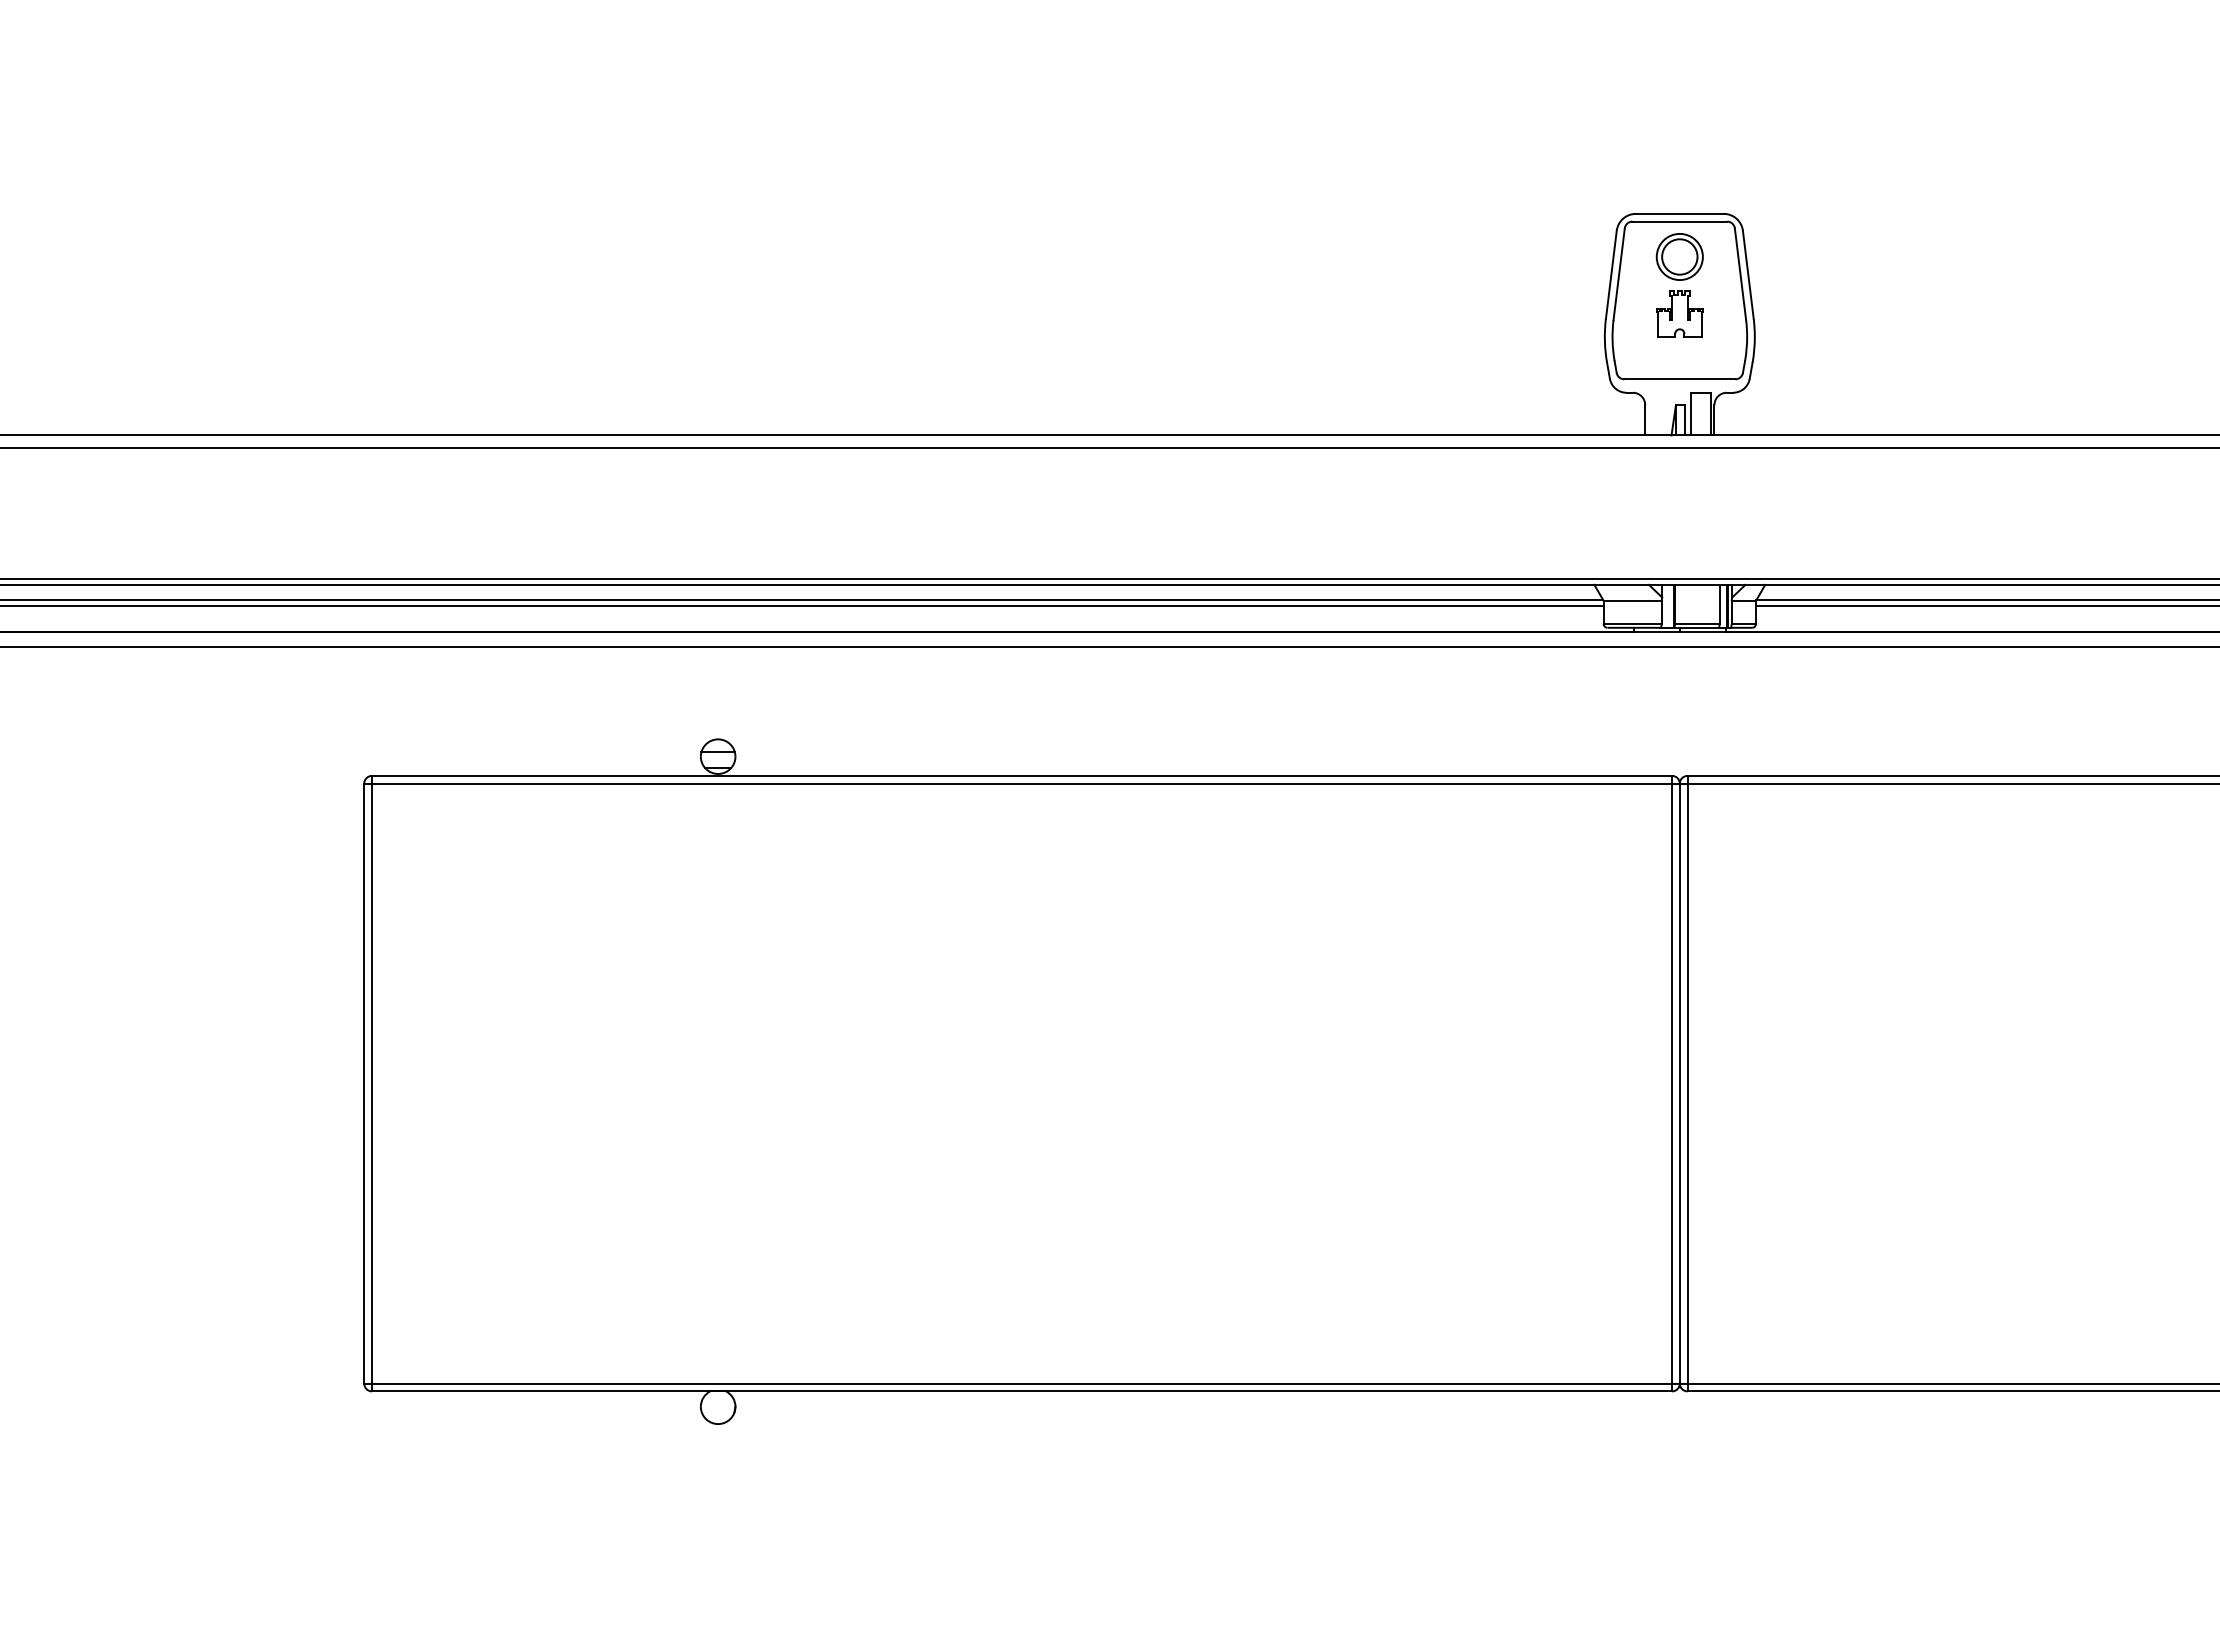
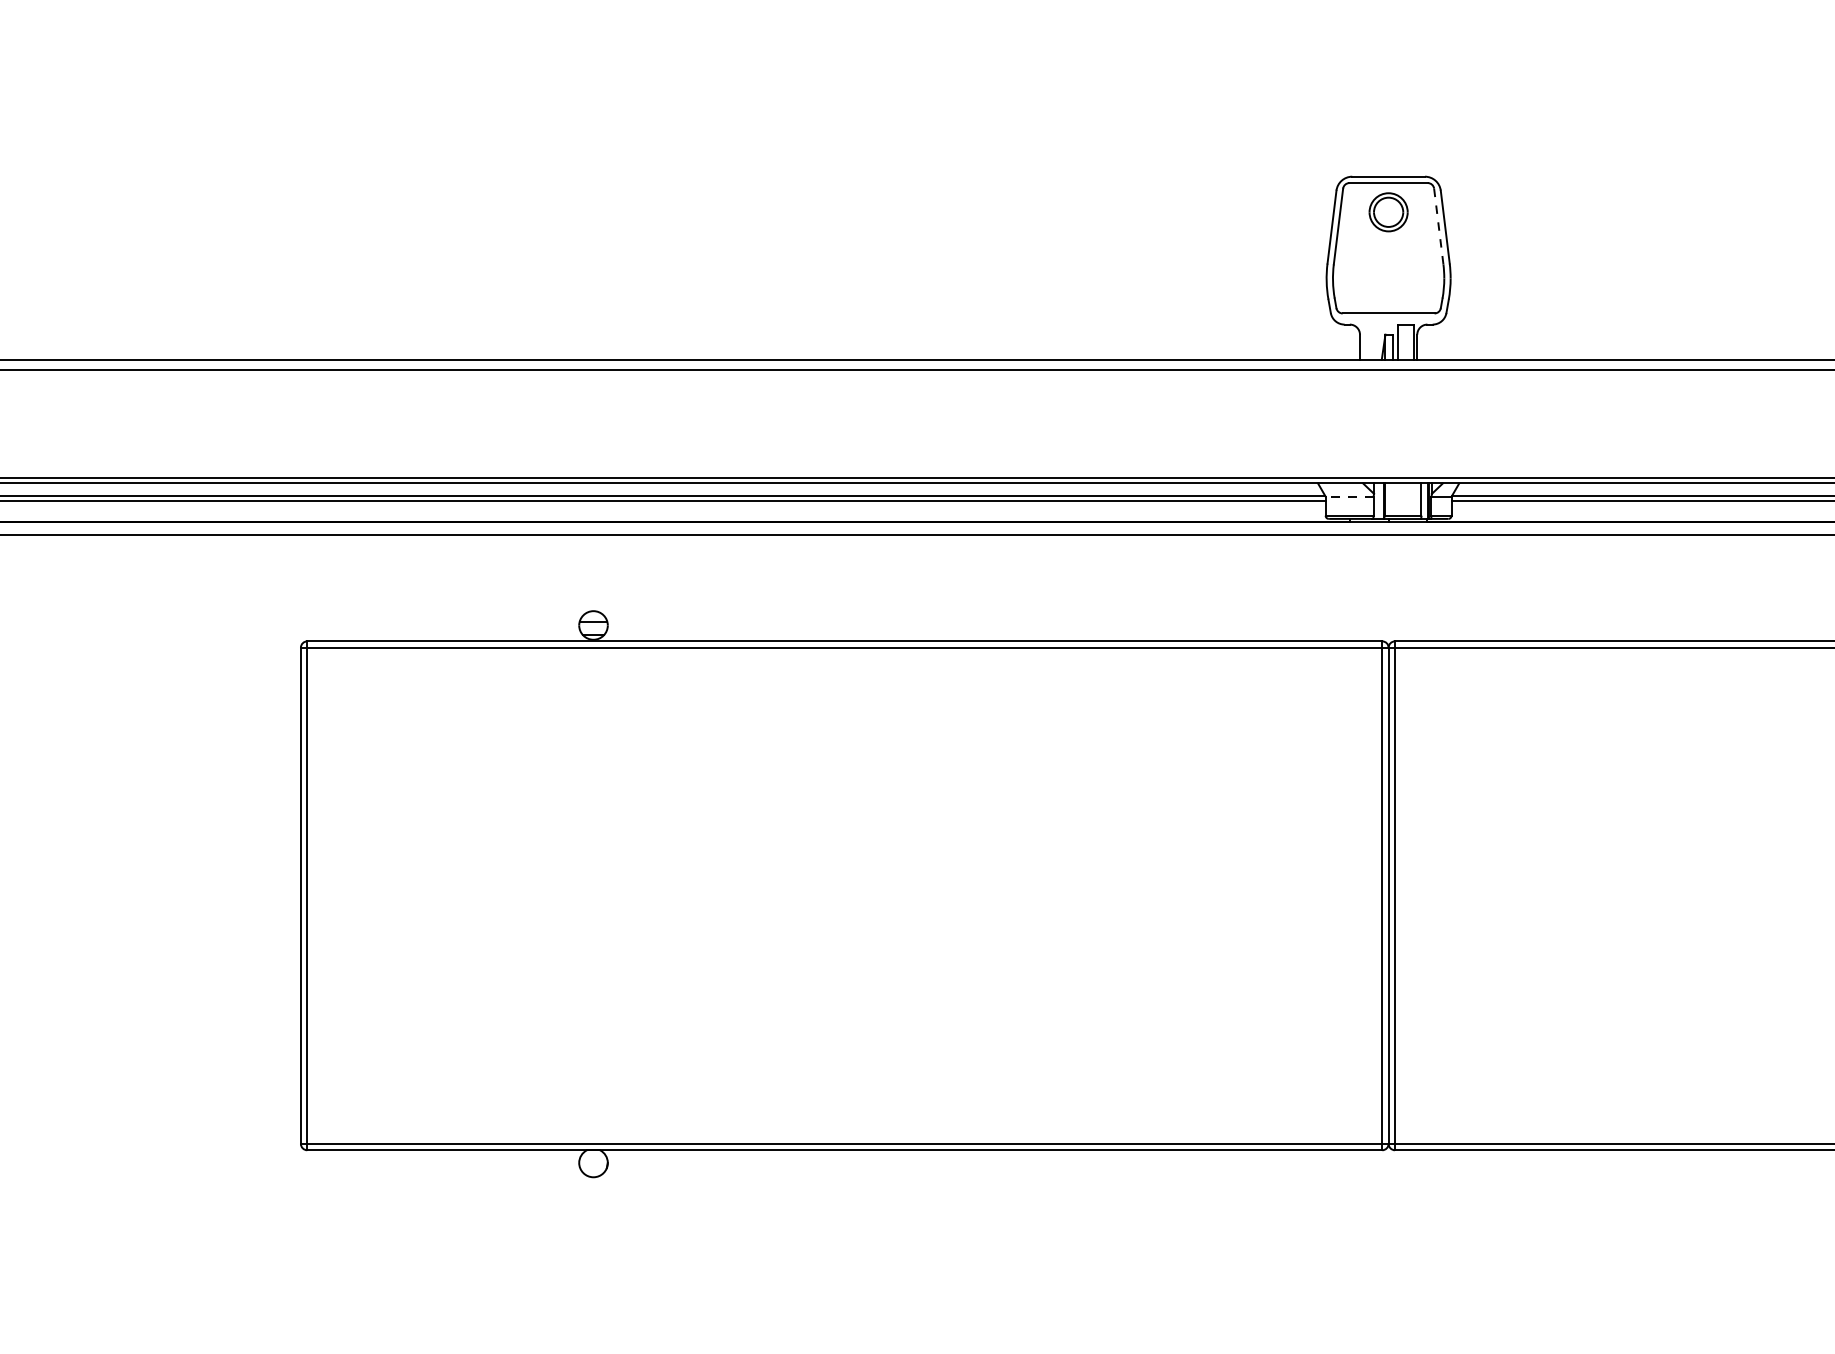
line: (1740, 274) -> (1438, 226), solid -> dashed
part: (1679, 313) -> (1388, 259), removed
line: (1632, 600) -> (1349, 496), solid -> dashed

